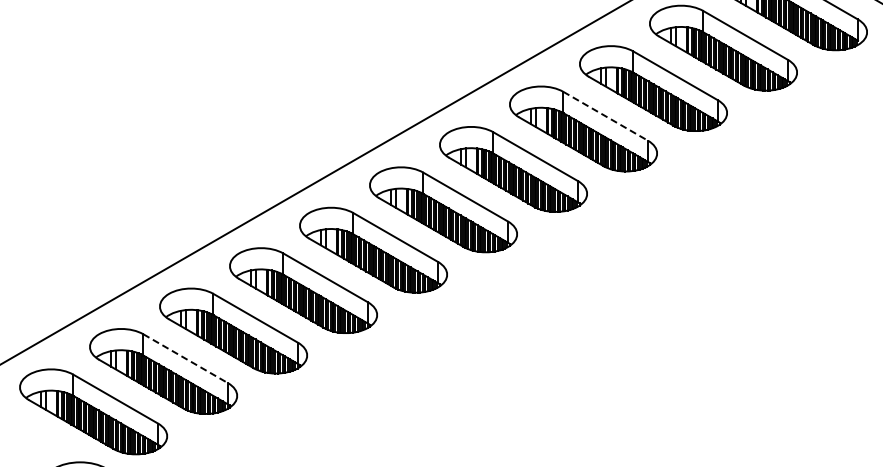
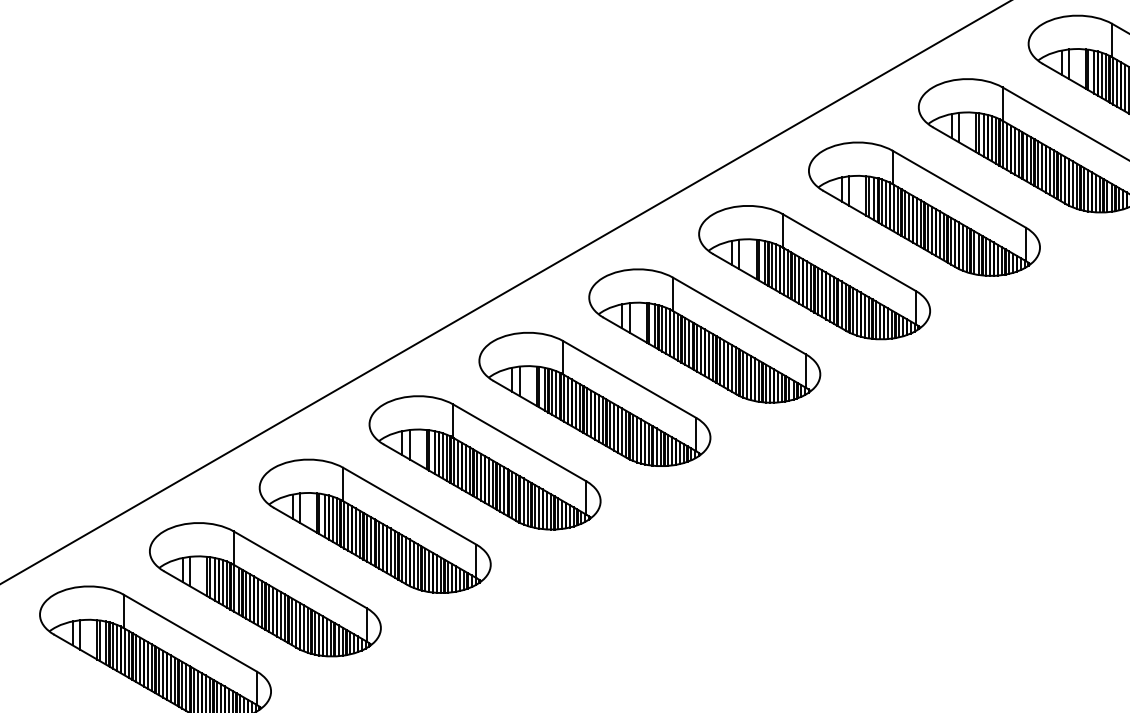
line: (605, 116) -> (958, 189), dashed -> solid
line: (185, 358) -> (299, 569), dashed -> solid

